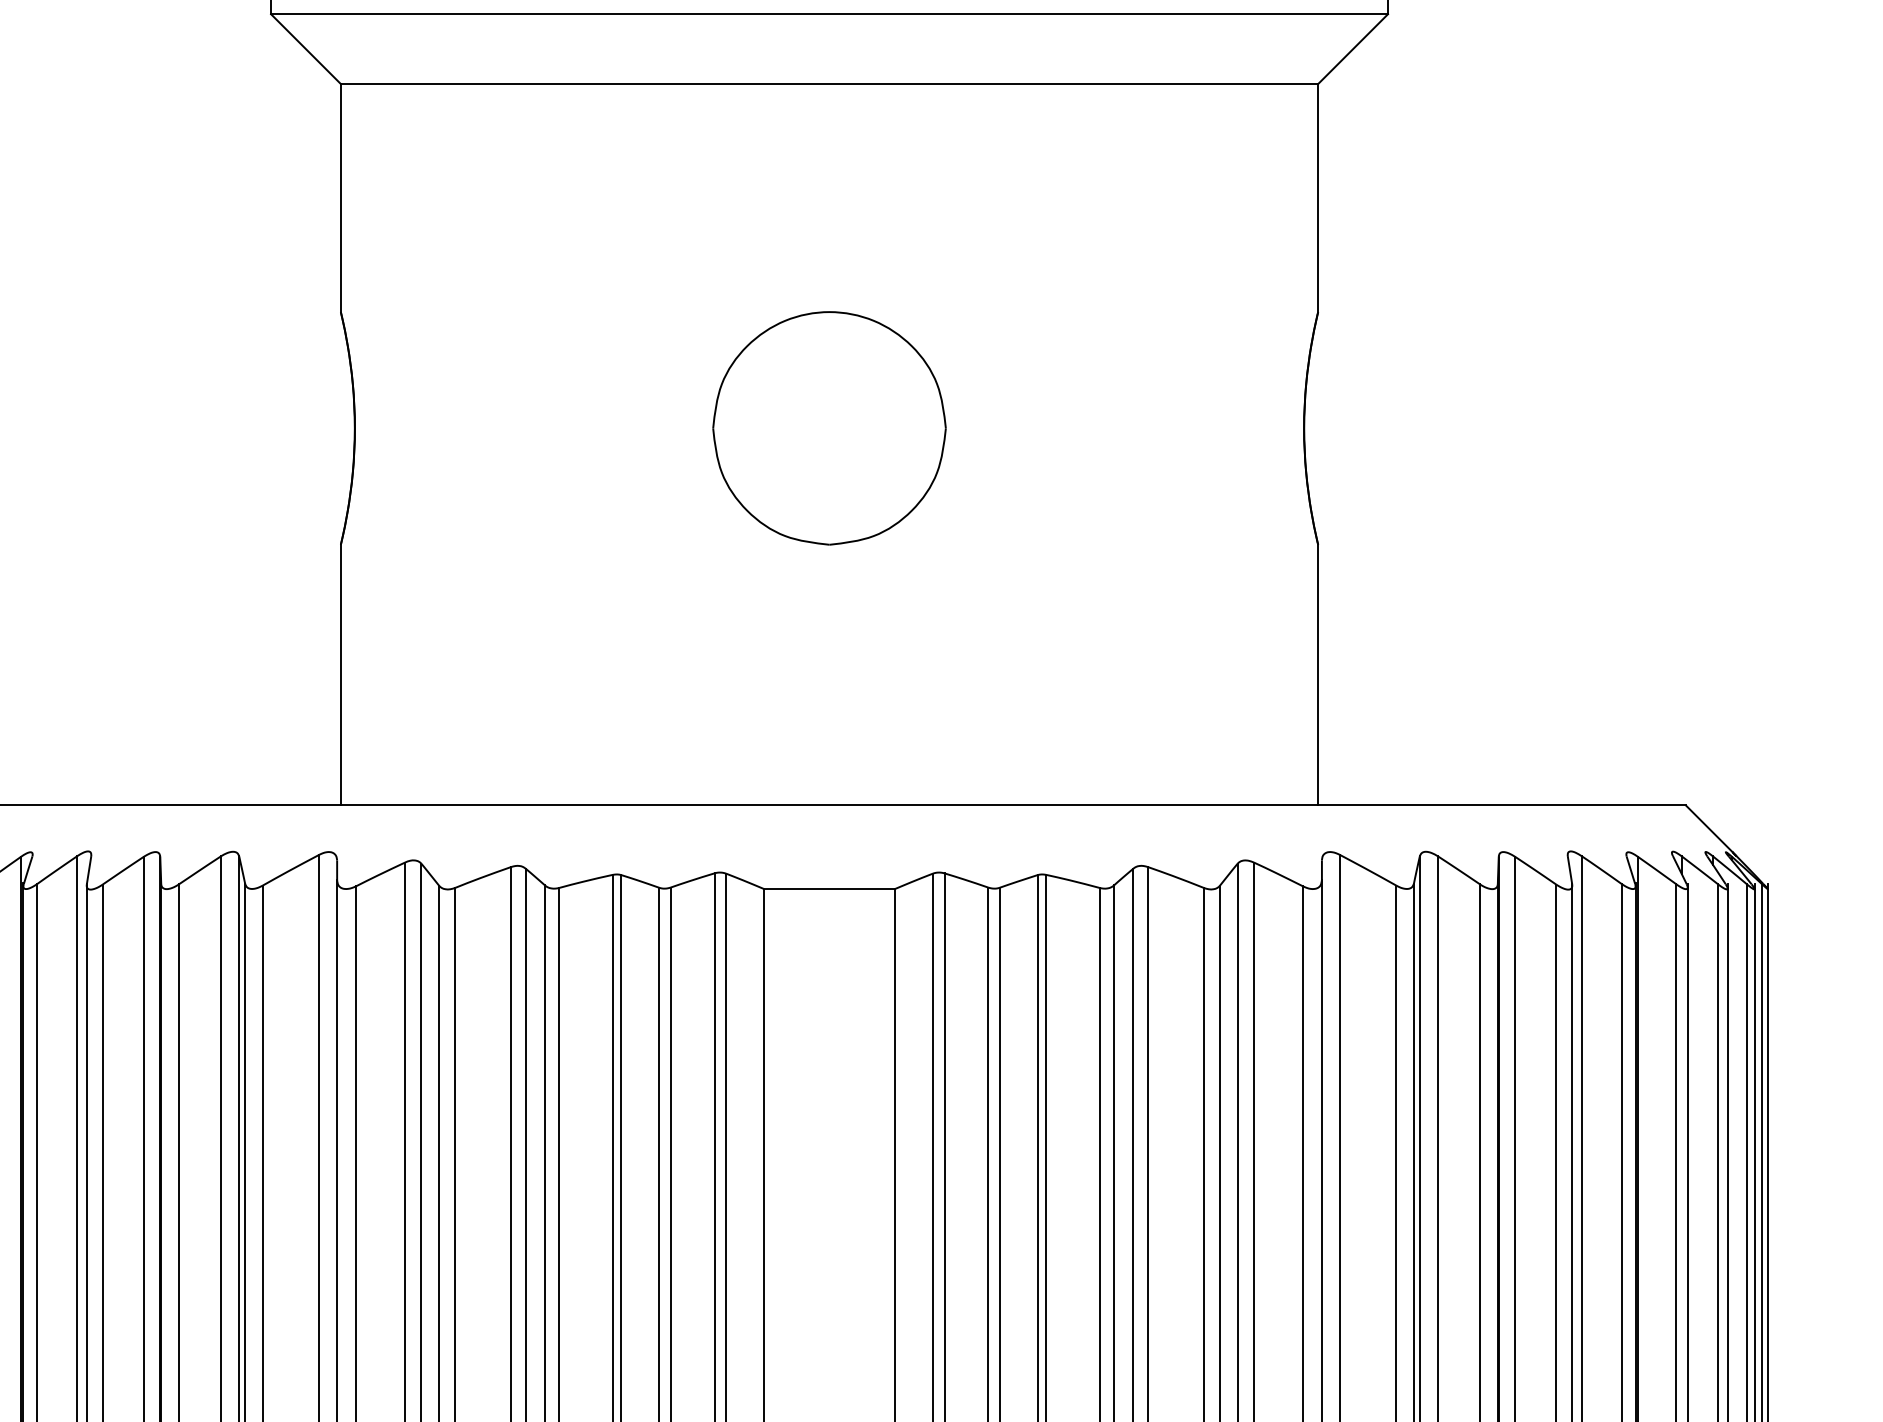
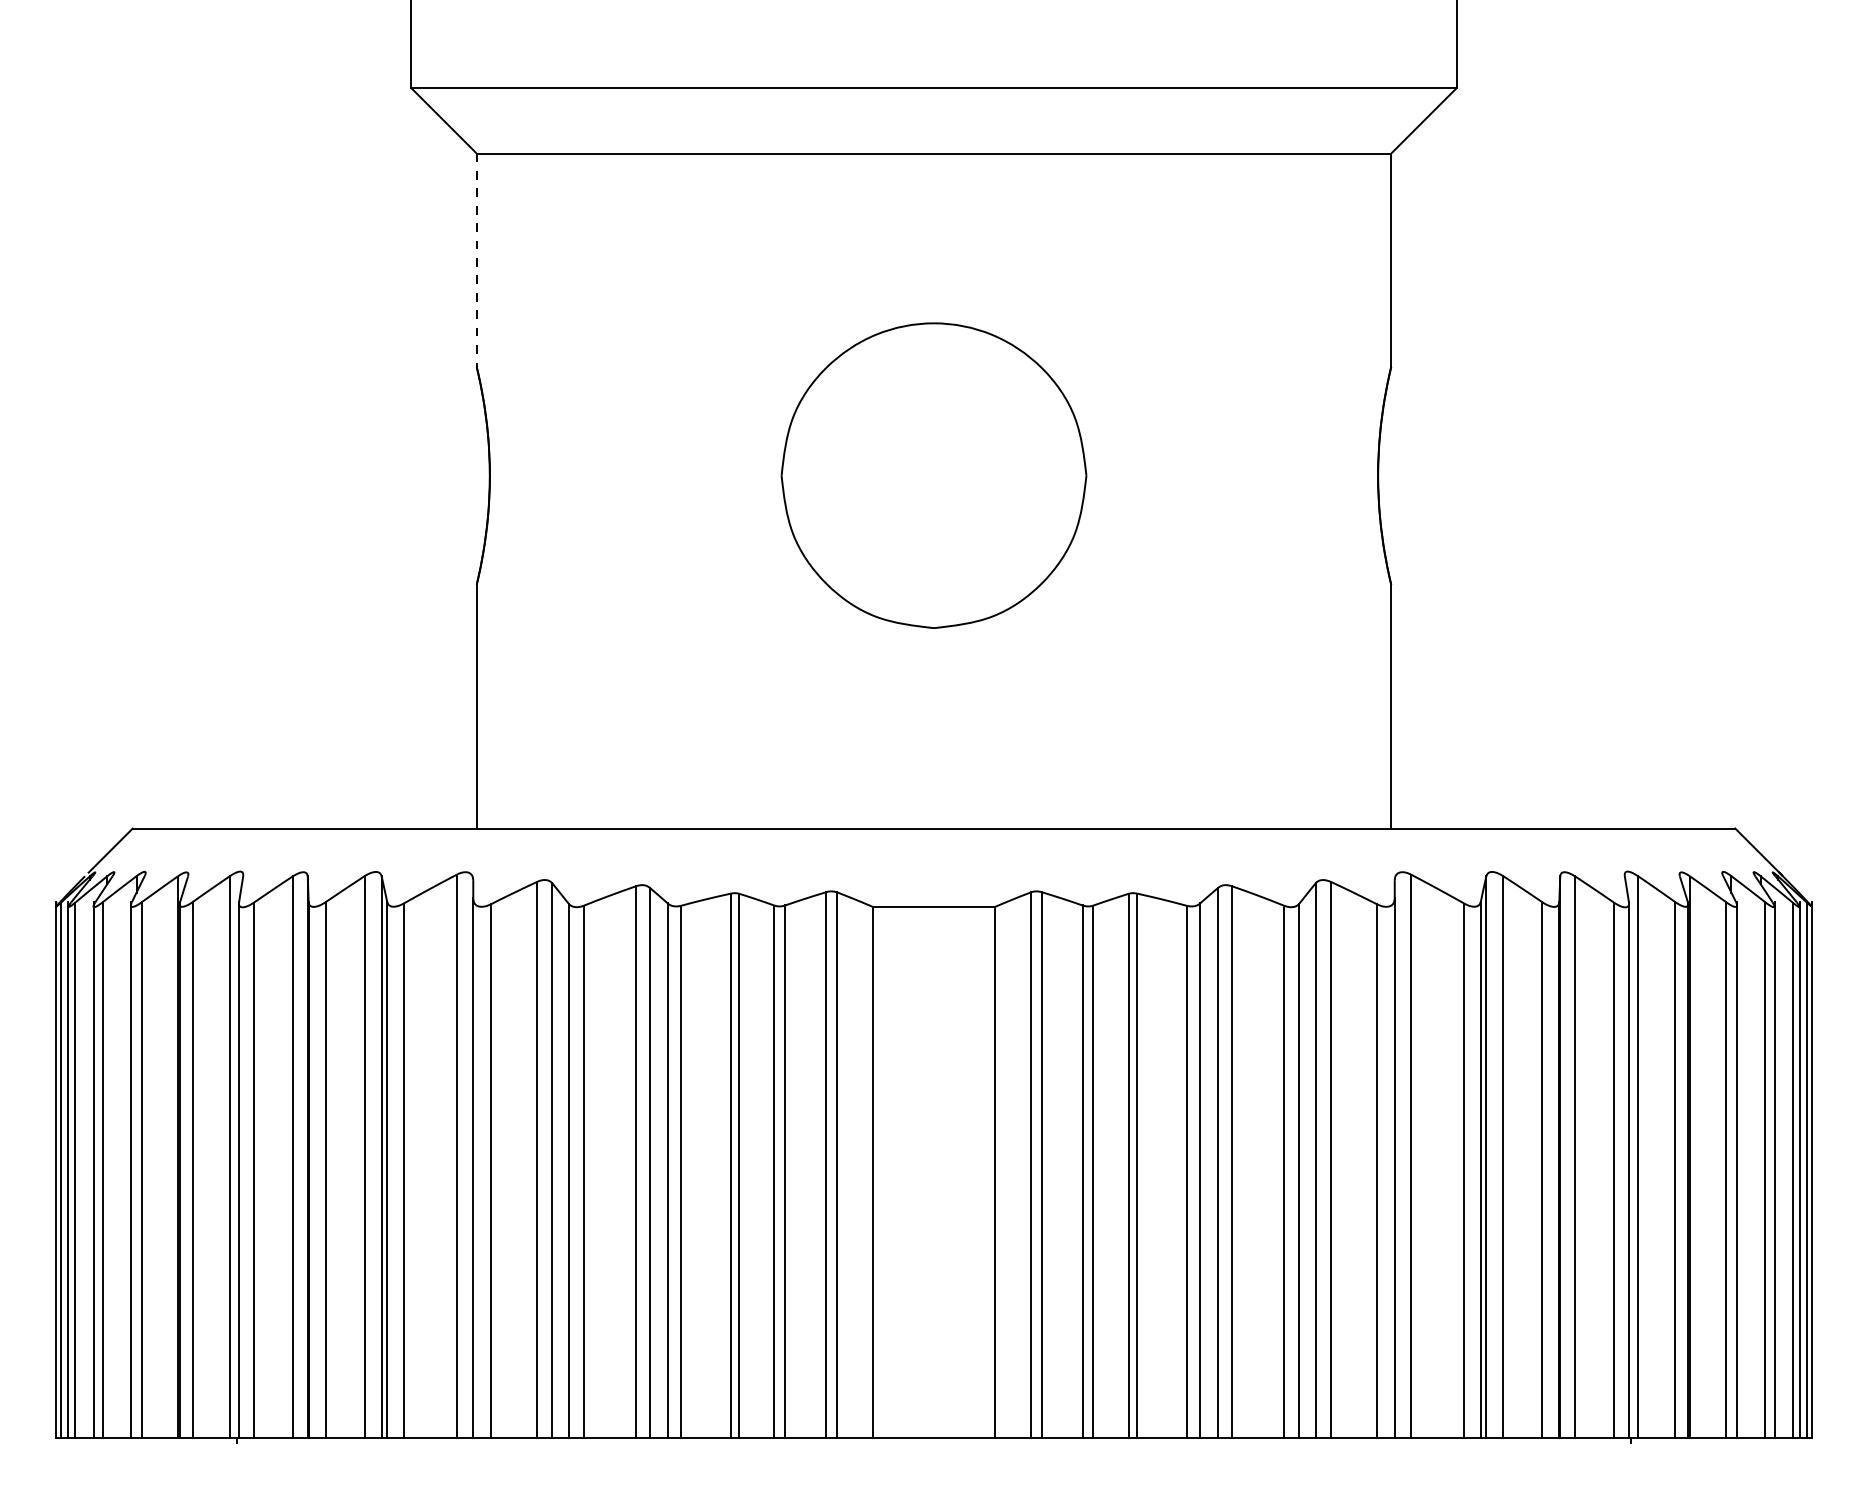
line: (340, 198) -> (476, 260), solid -> dashed
part: (828, 428) -> (933, 475), size x1.4

